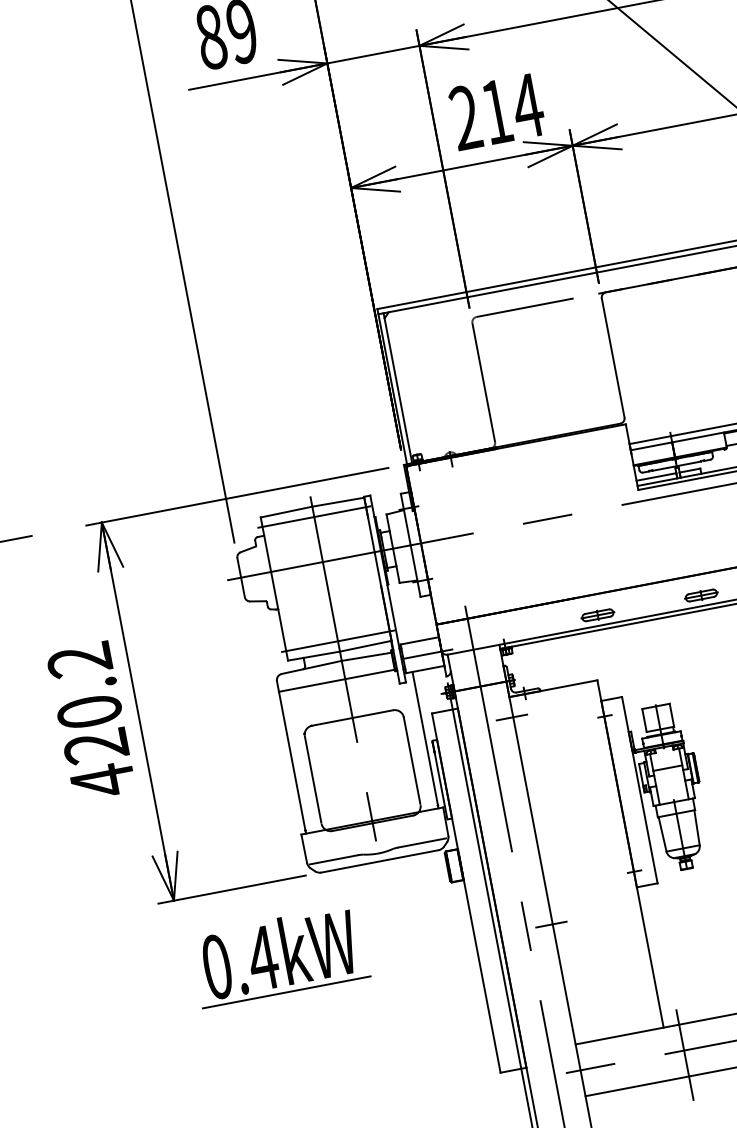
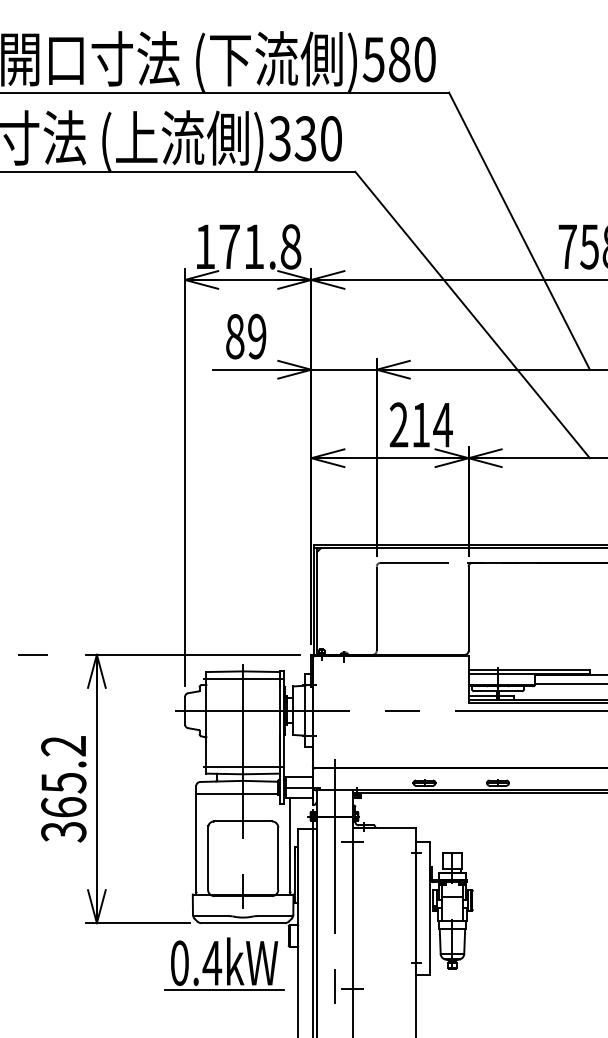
text: (95, 746) -> (63, 807), 420.2 -> 365.2
part: (280, 955) -> (224, 963), moved

